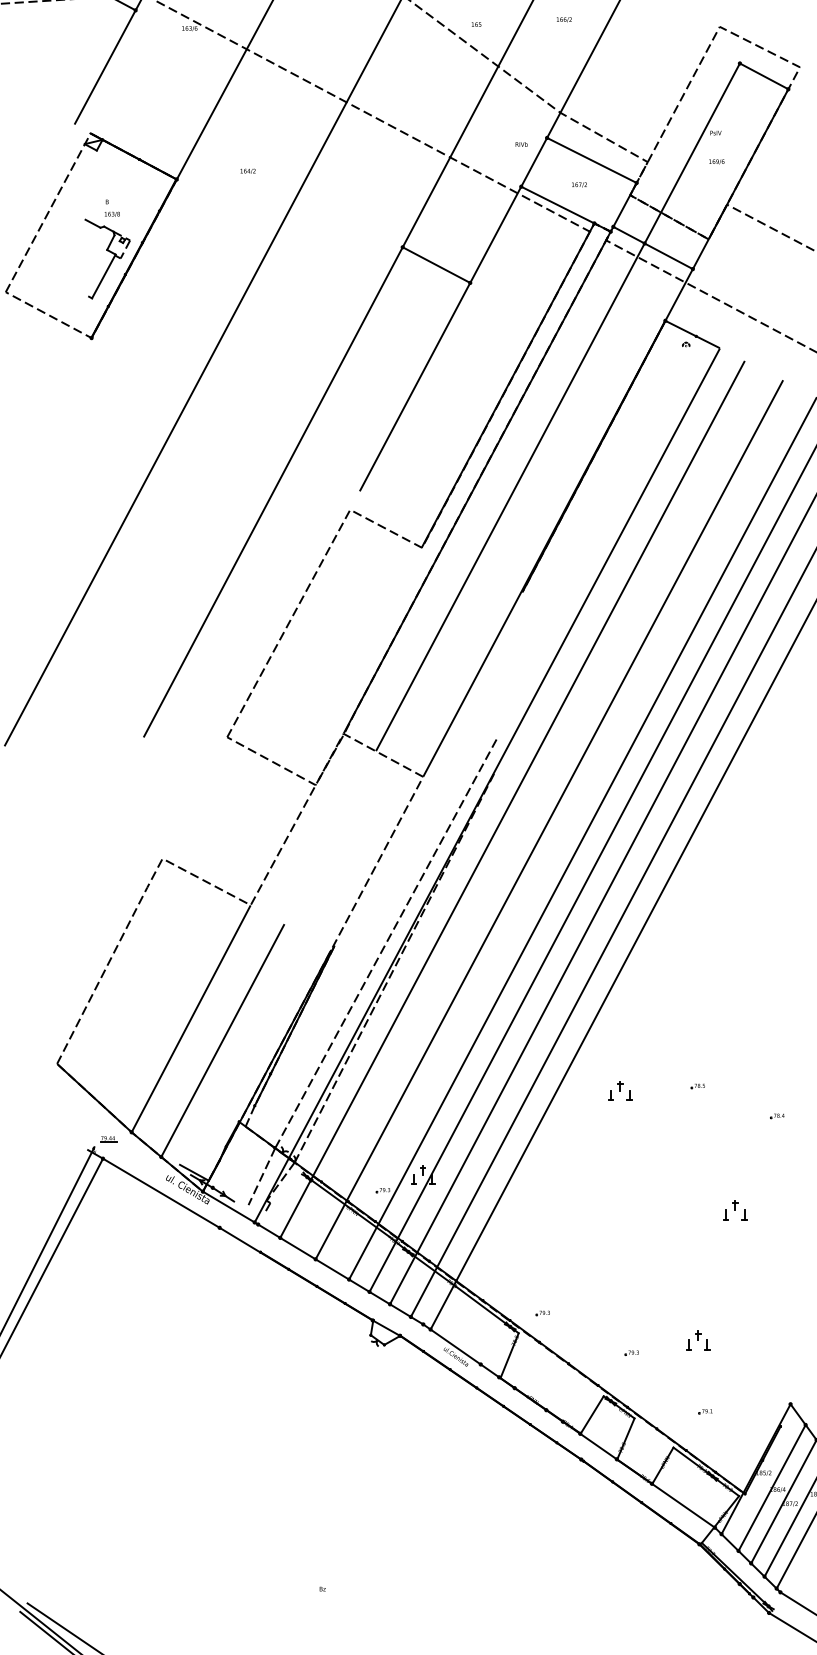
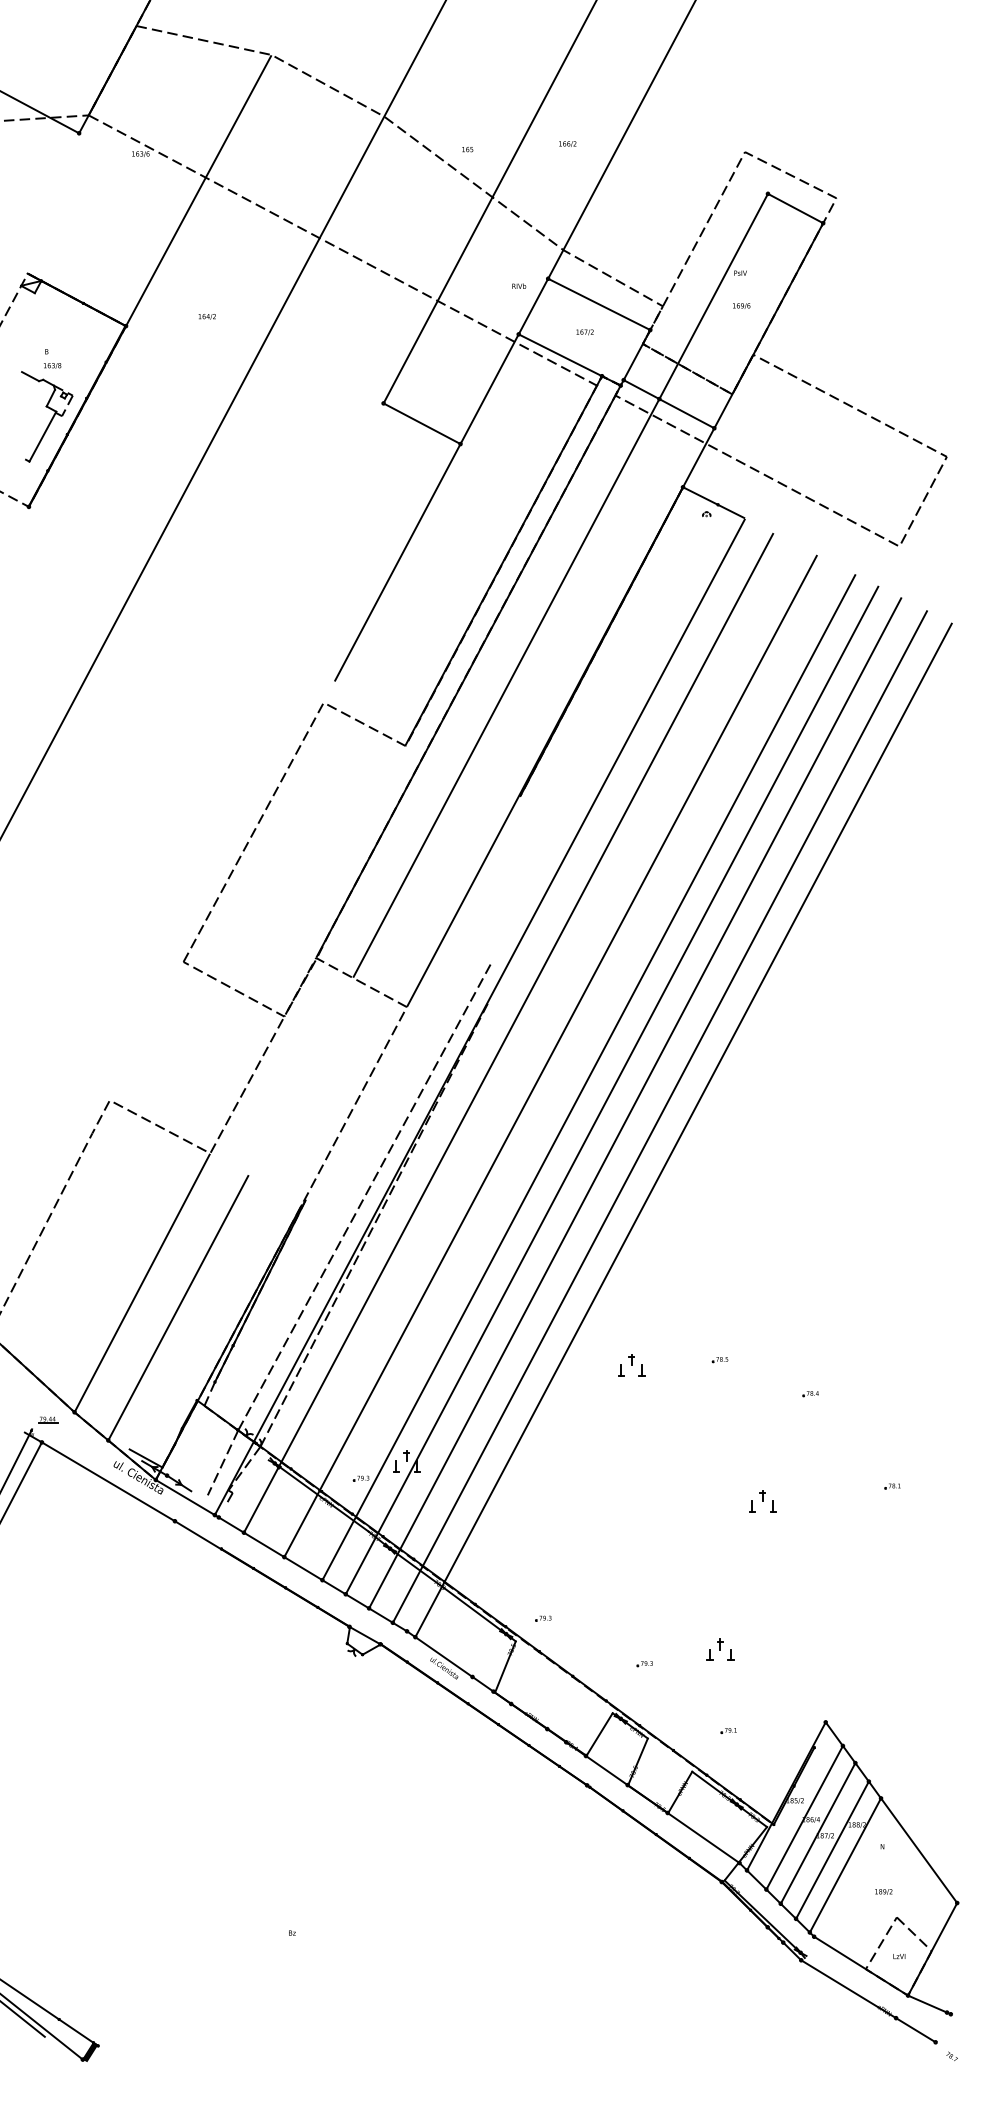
line: (105, 67) -> (44, 198), removed
line: (272, 492) -> (235, 682), removed

